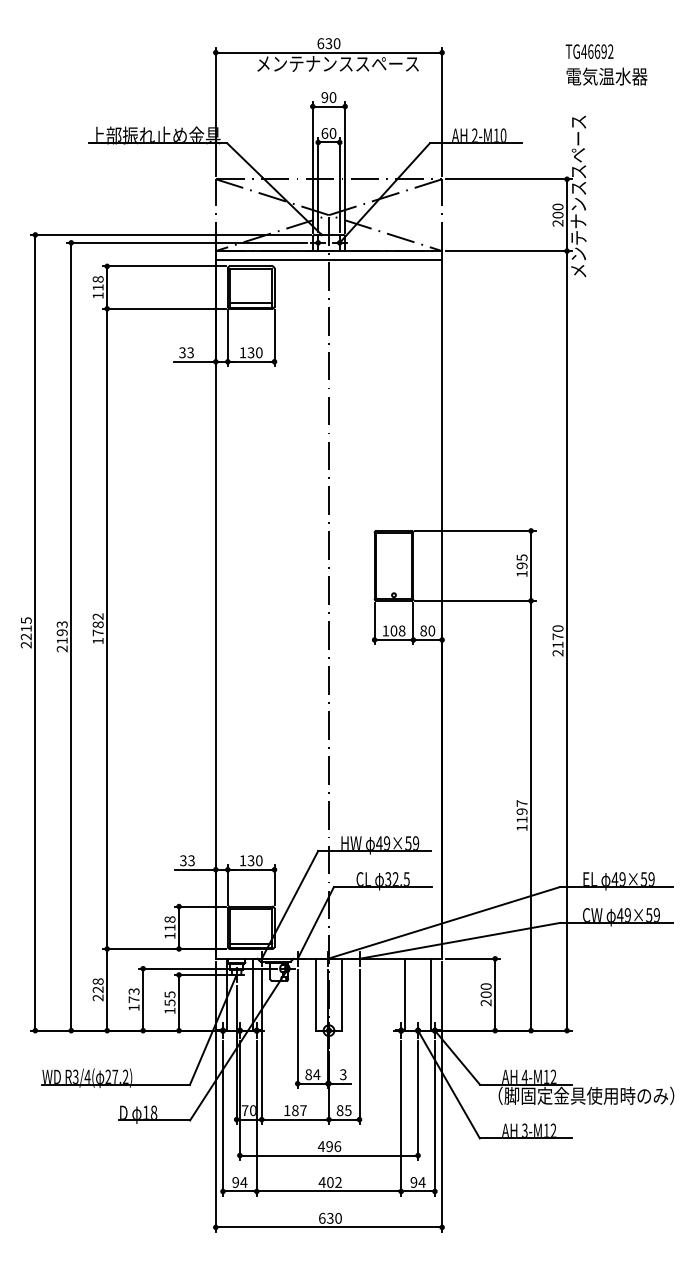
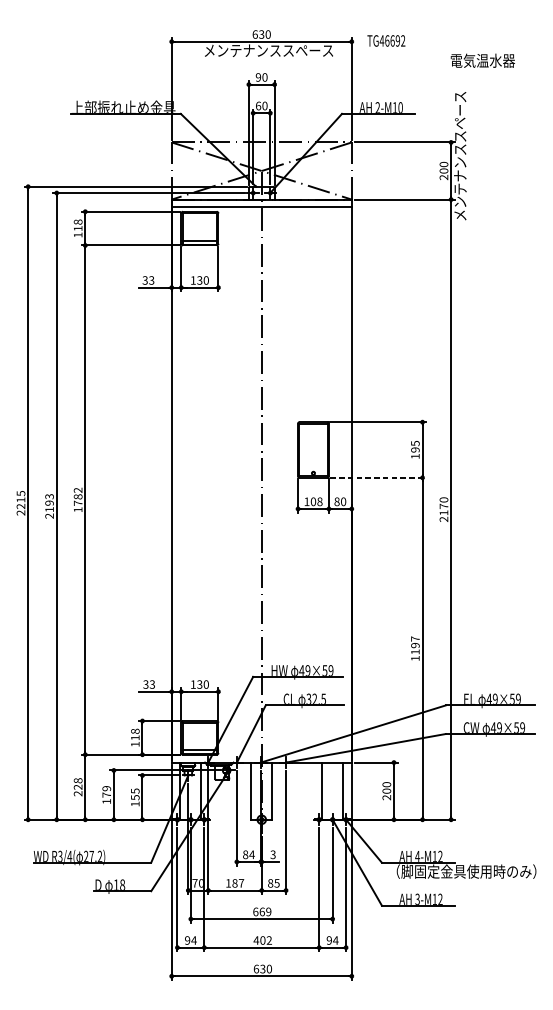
text: (589, 51) -> (386, 40), moved
line: (475, 600) -> (378, 477), solid -> dashed
text: (133, 991) -> (106, 788), 173 -> 179
text: (329, 1146) -> (262, 911), 496 -> 669

